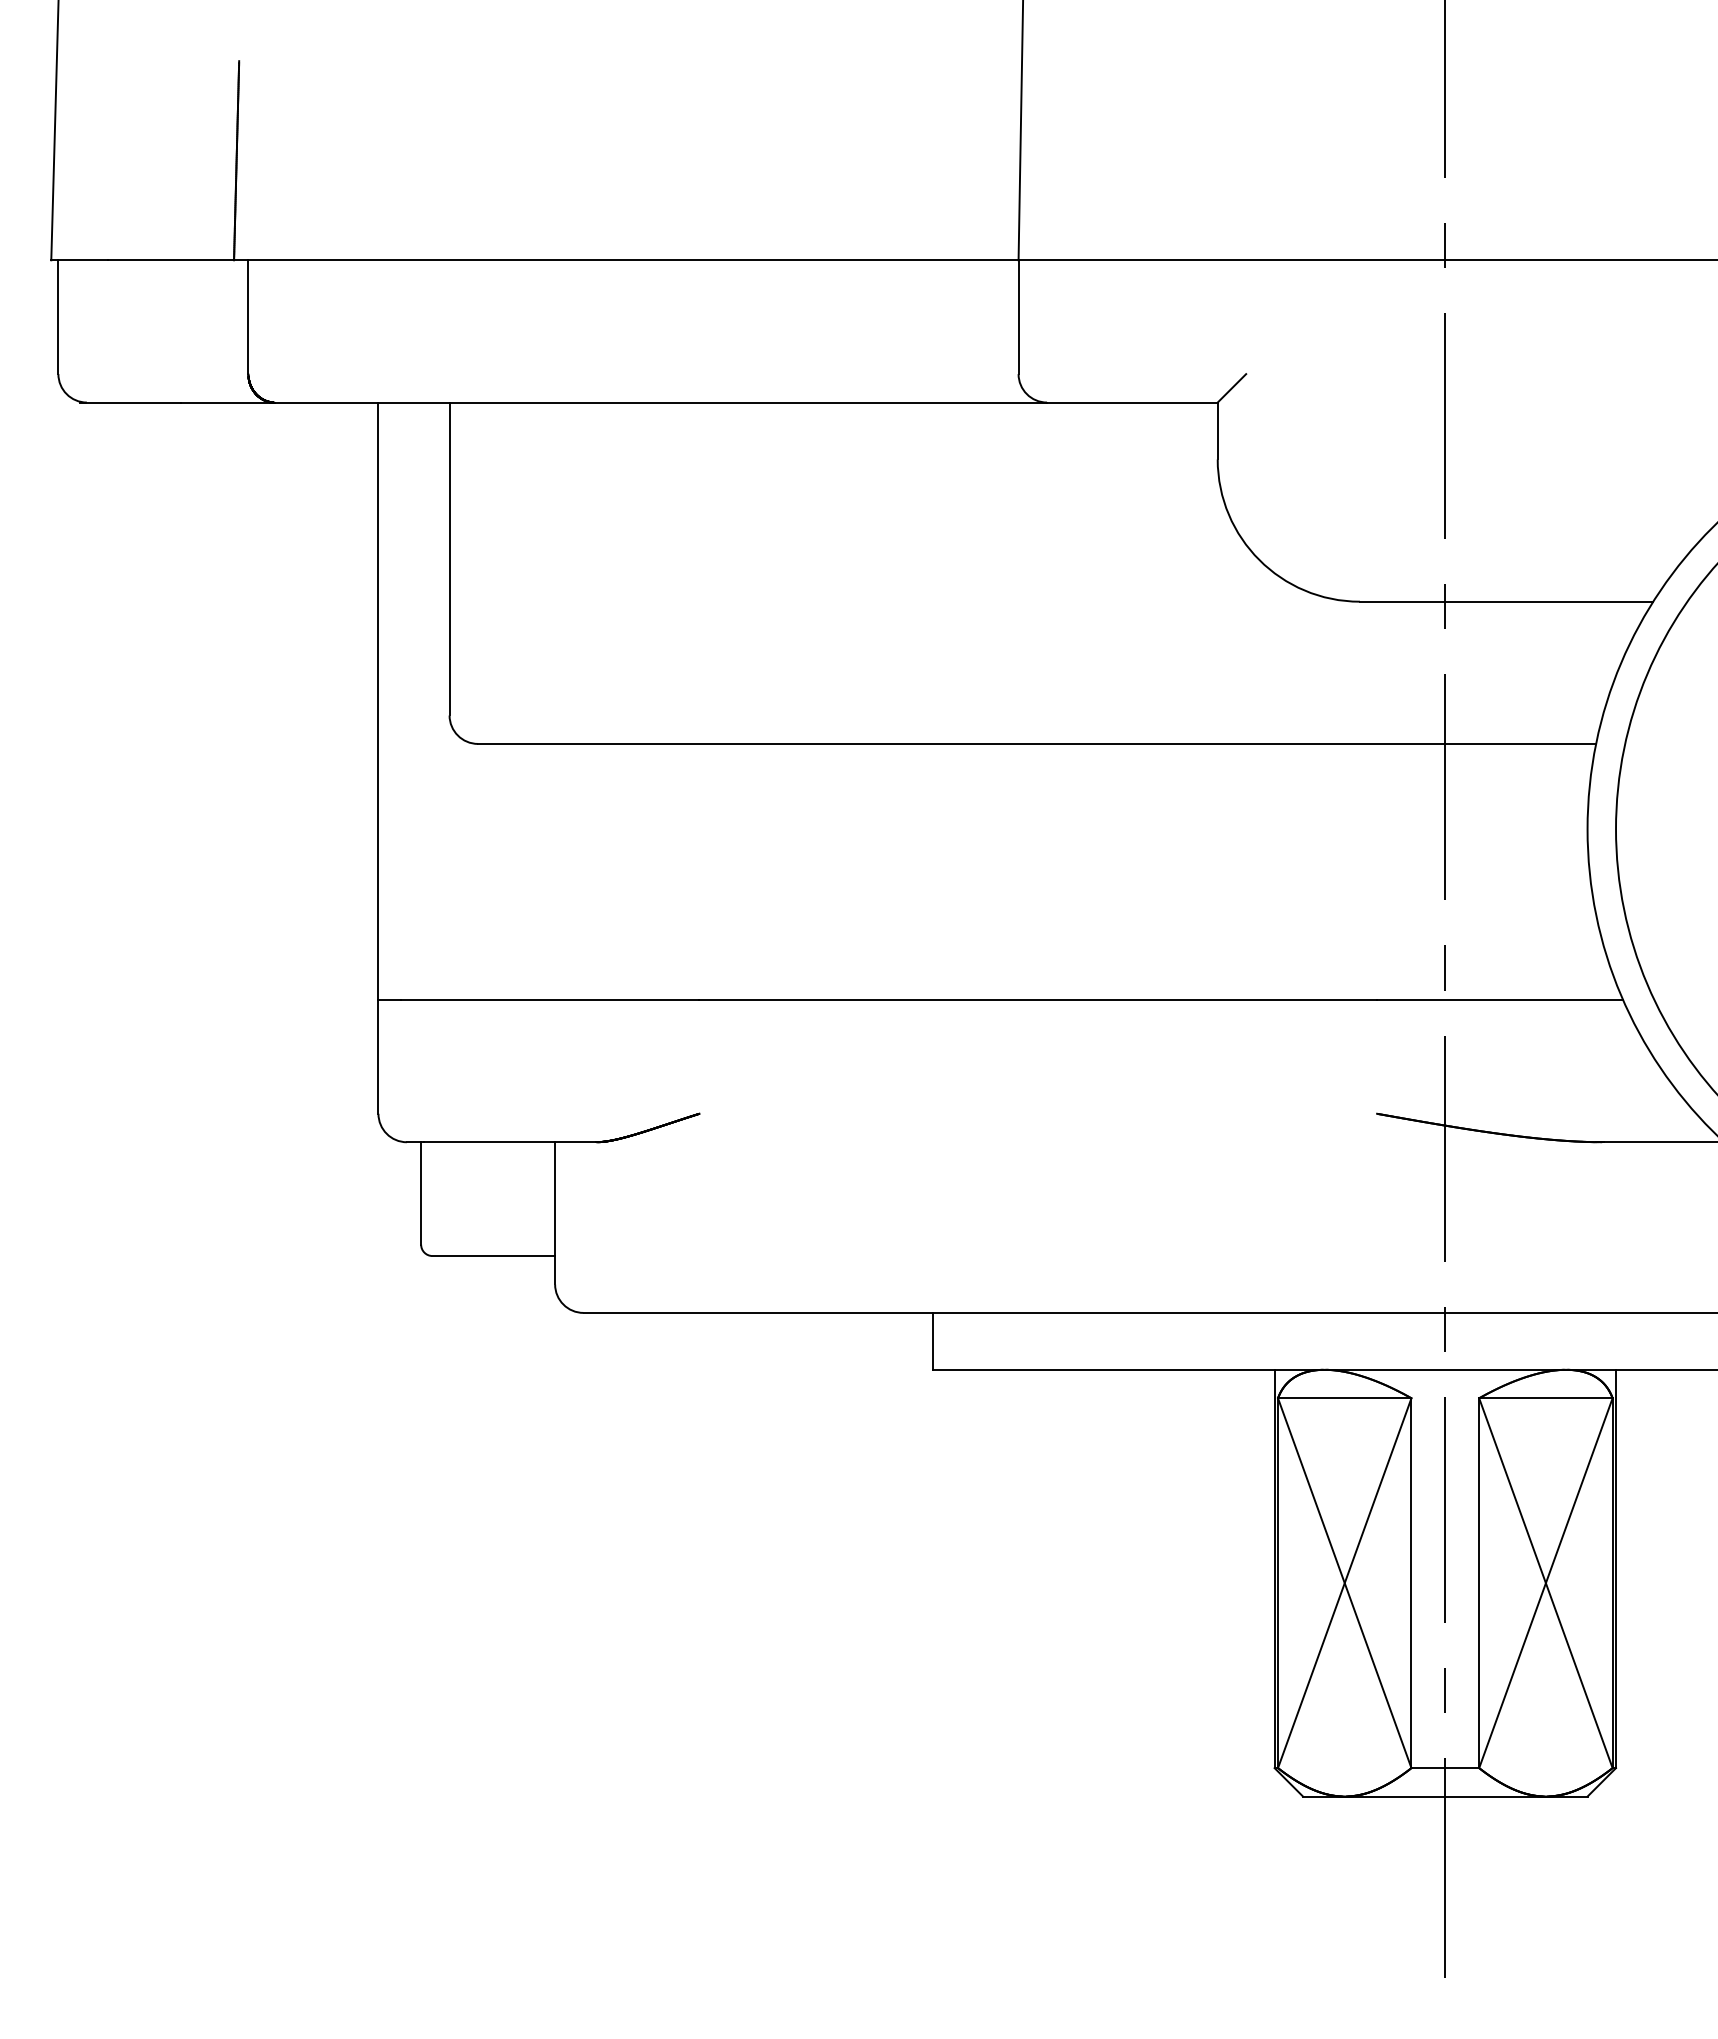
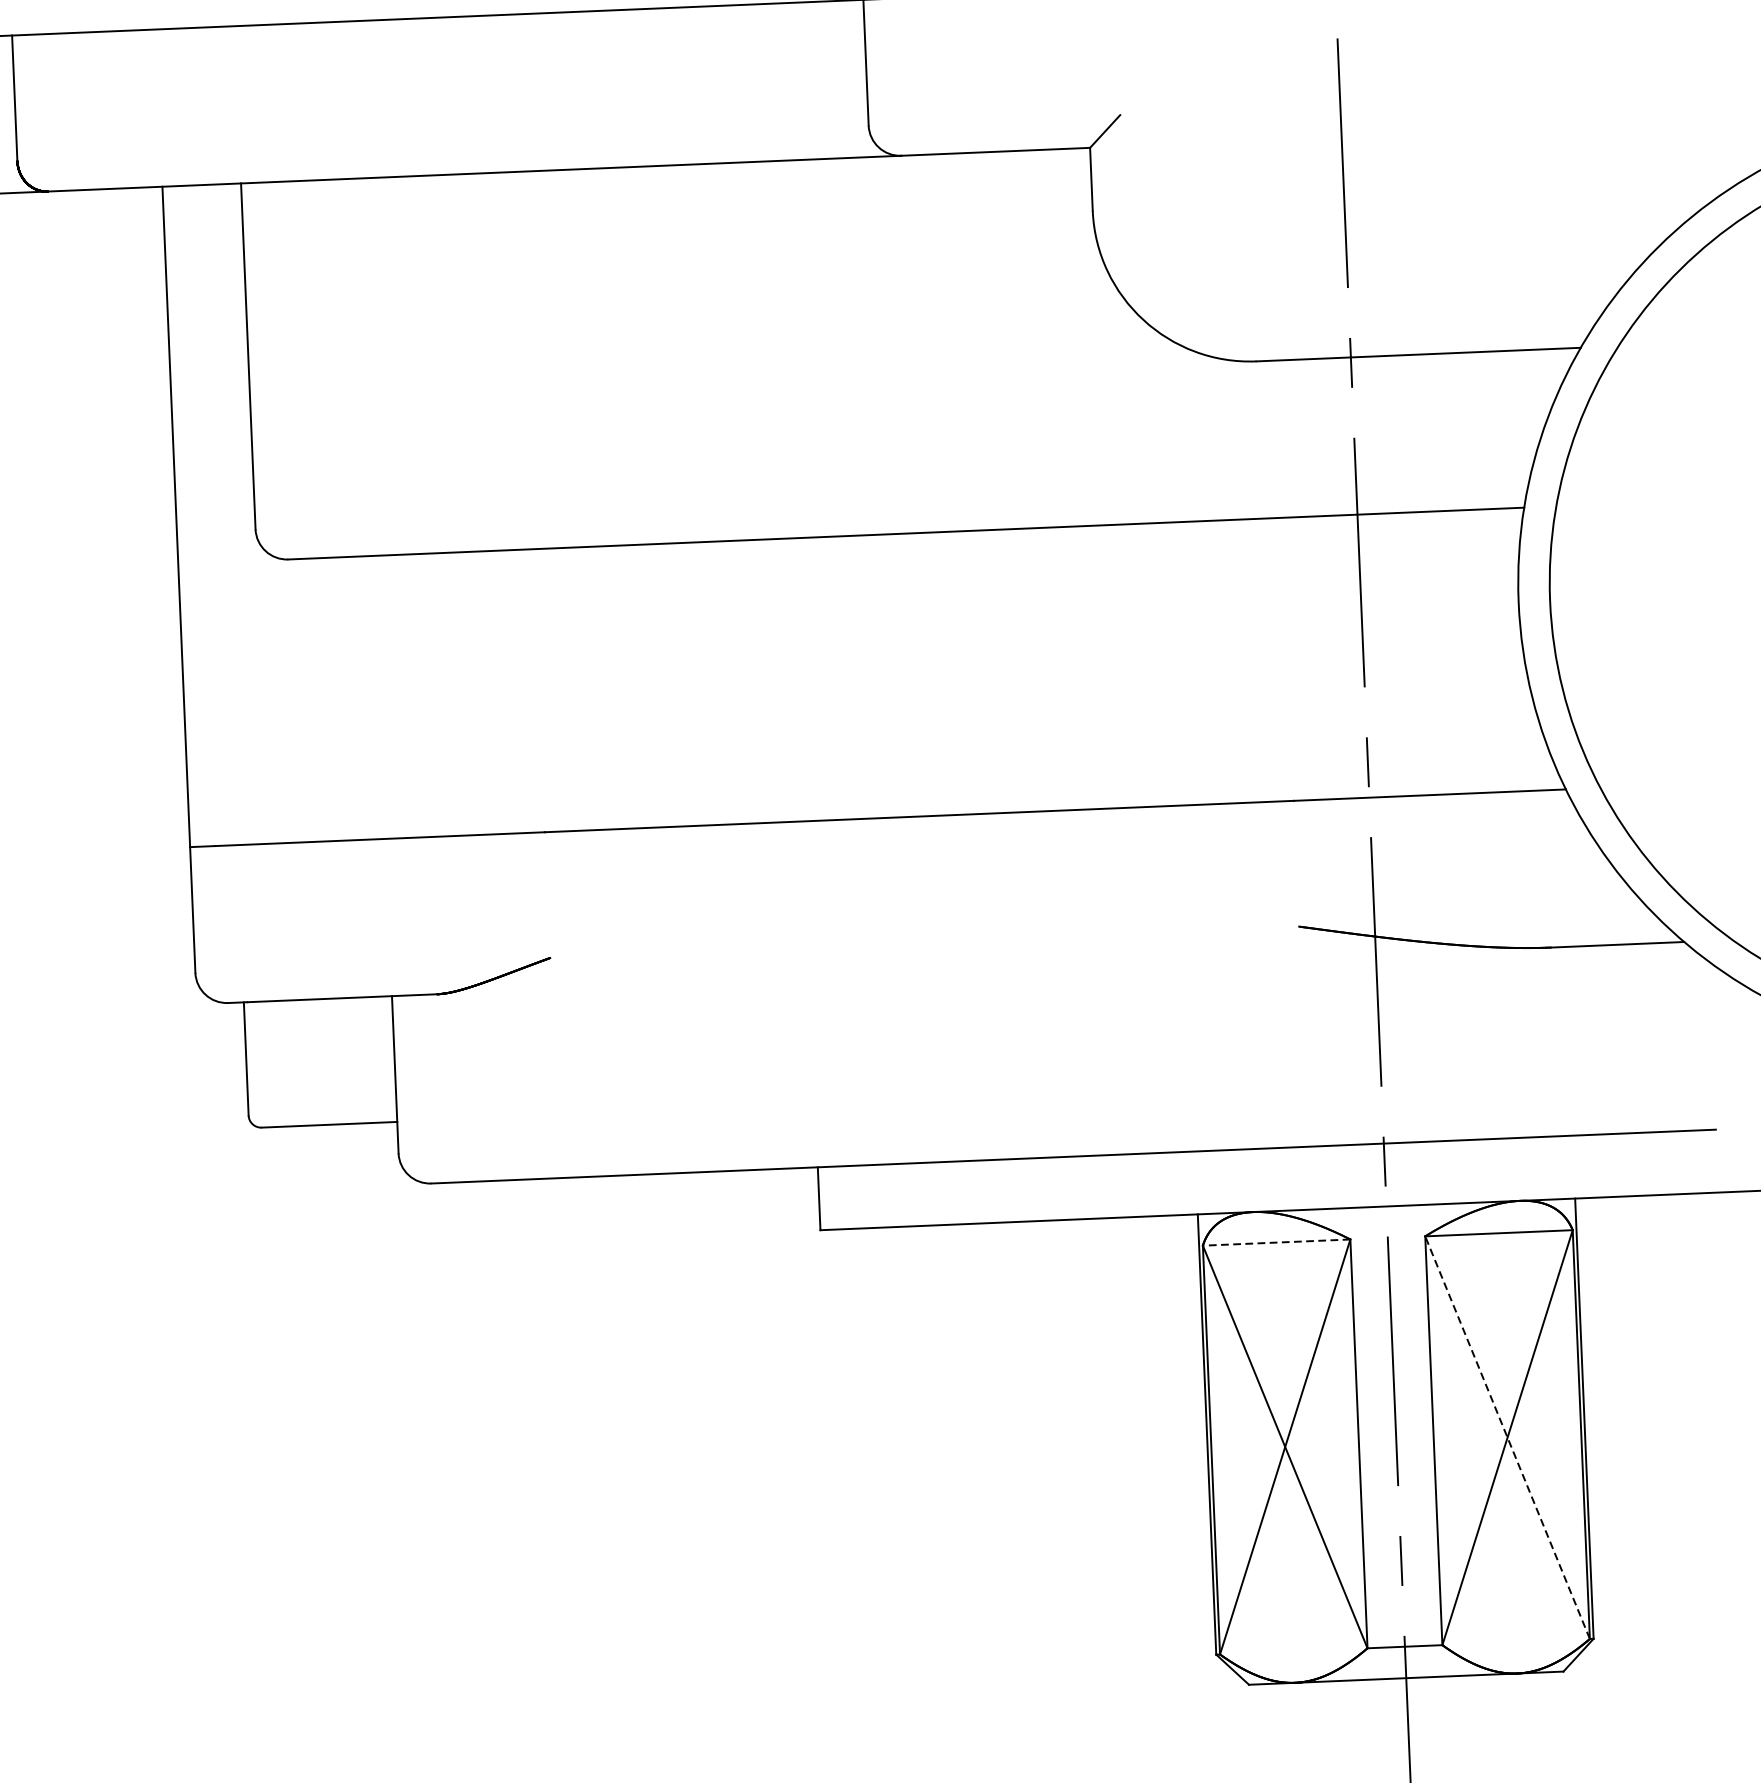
line: (1344, 1398) -> (1276, 1242), solid -> dashed
line: (1545, 1583) -> (1507, 1438), solid -> dashed

